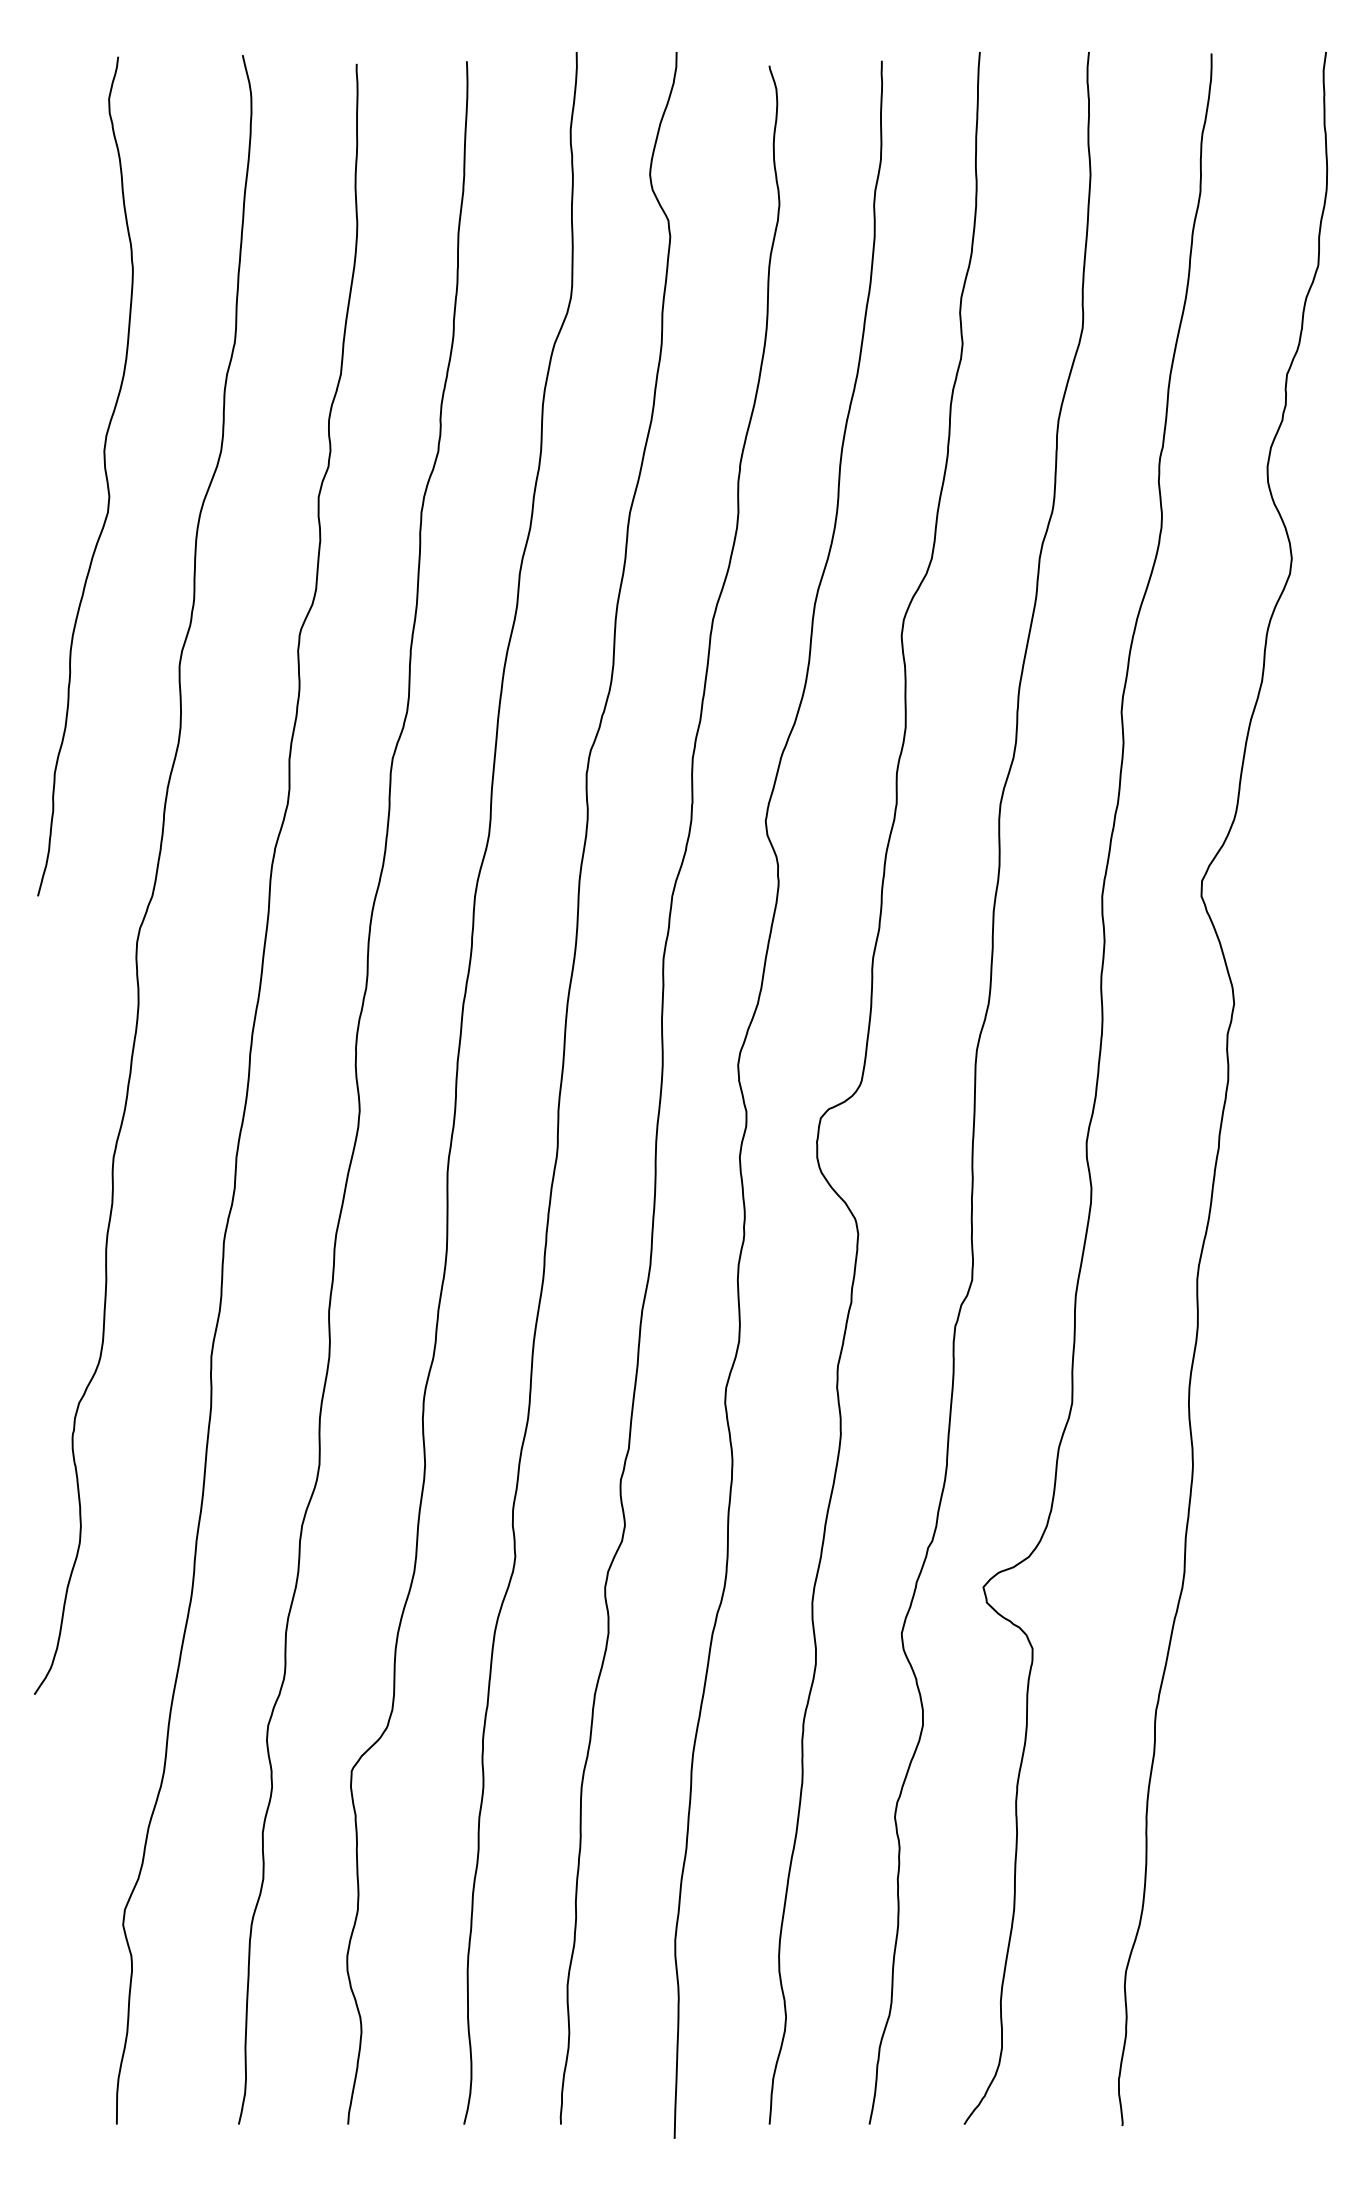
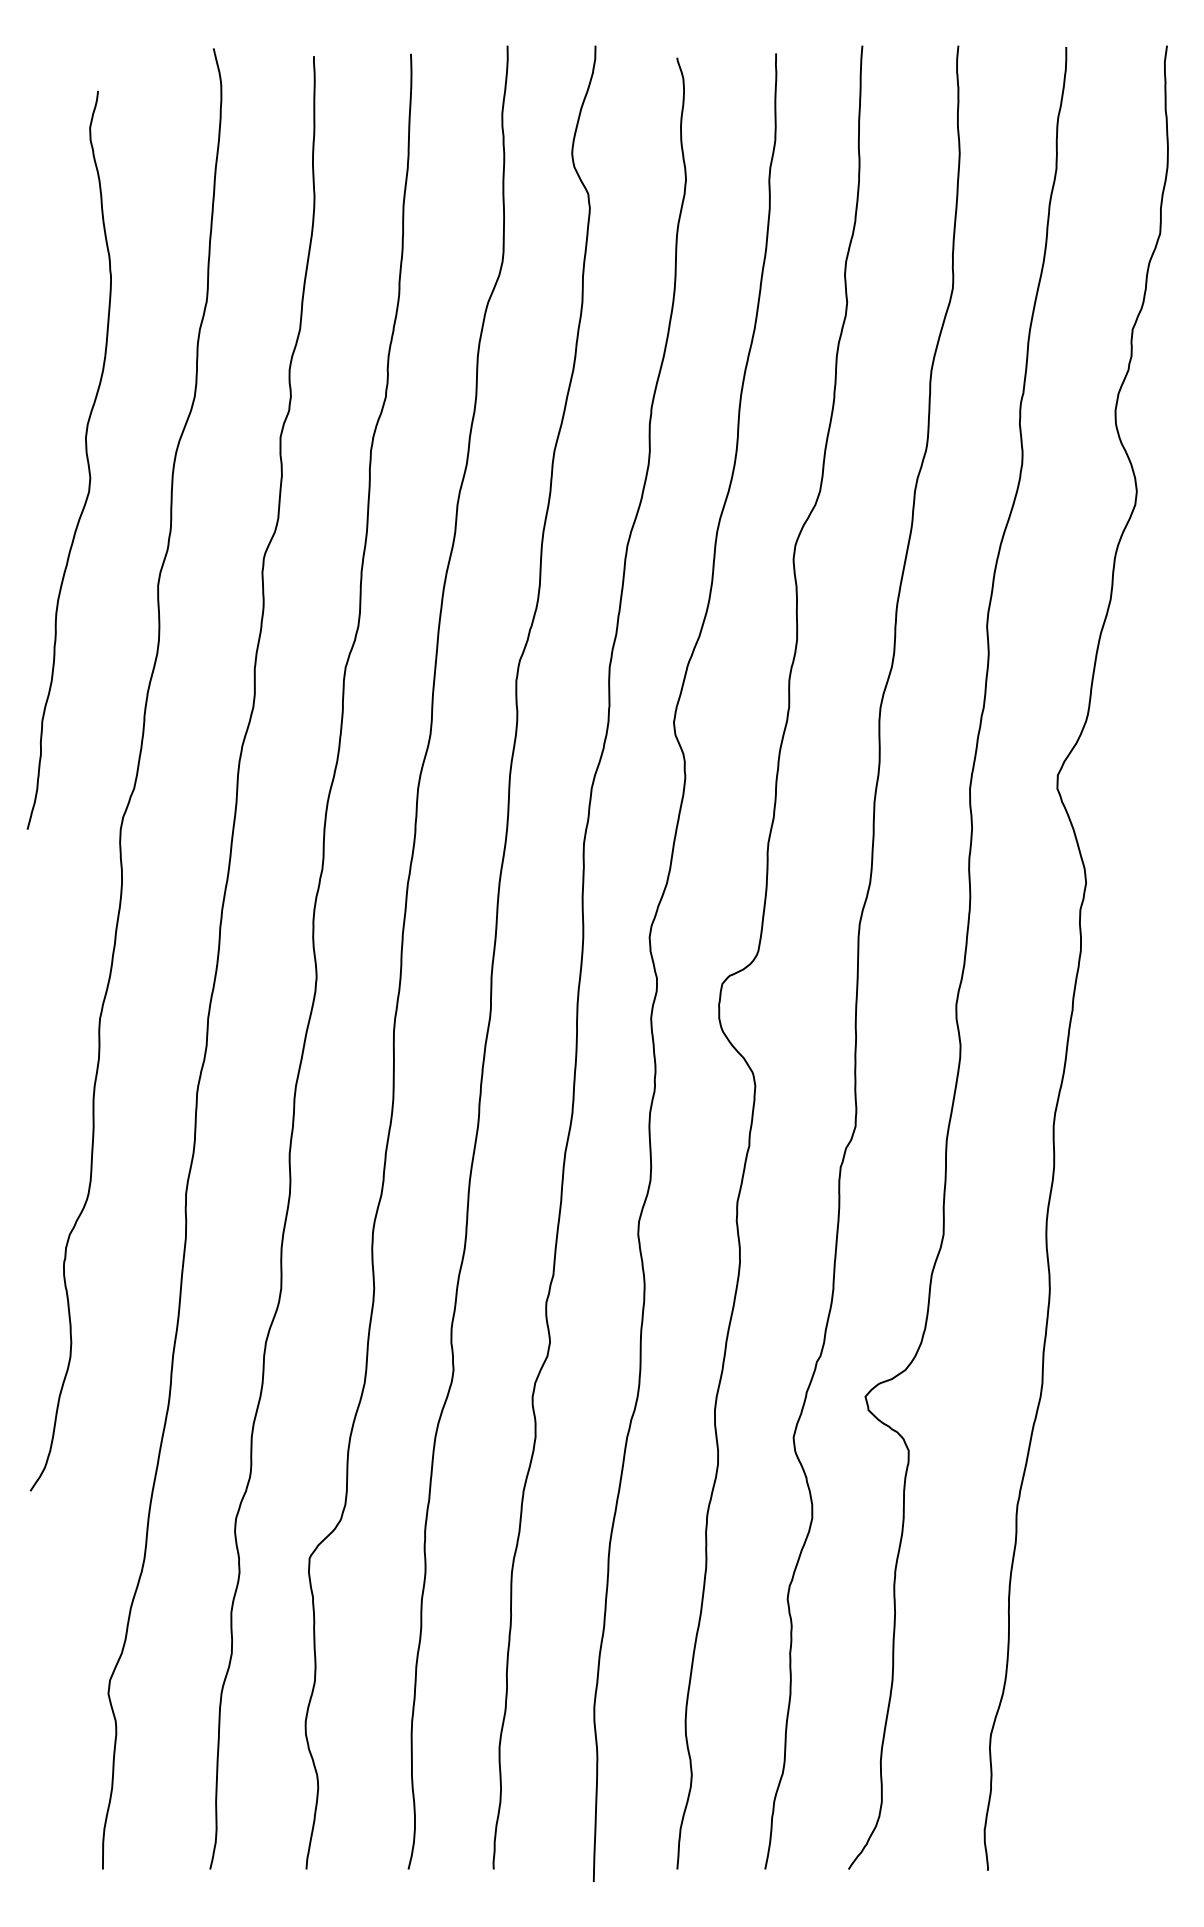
curve: (105, 475) -> (86, 459), moved

